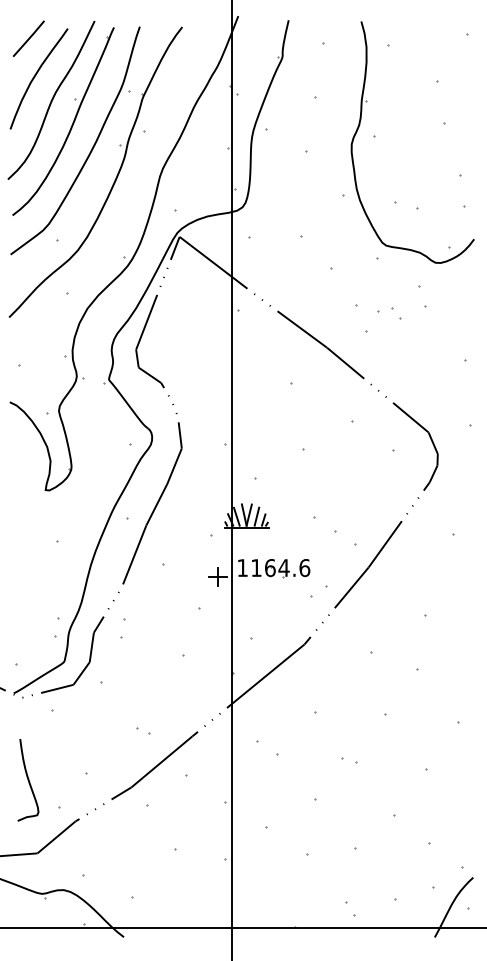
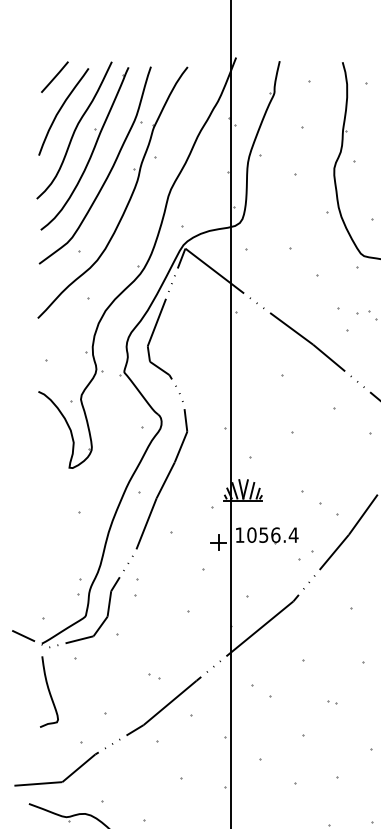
text: (280, 568) -> (272, 535), 1164.6 -> 1056.4
part: (349, 761) -> (332, 702), size x0.62
curve: (28, 780) -> (49, 692), moved

